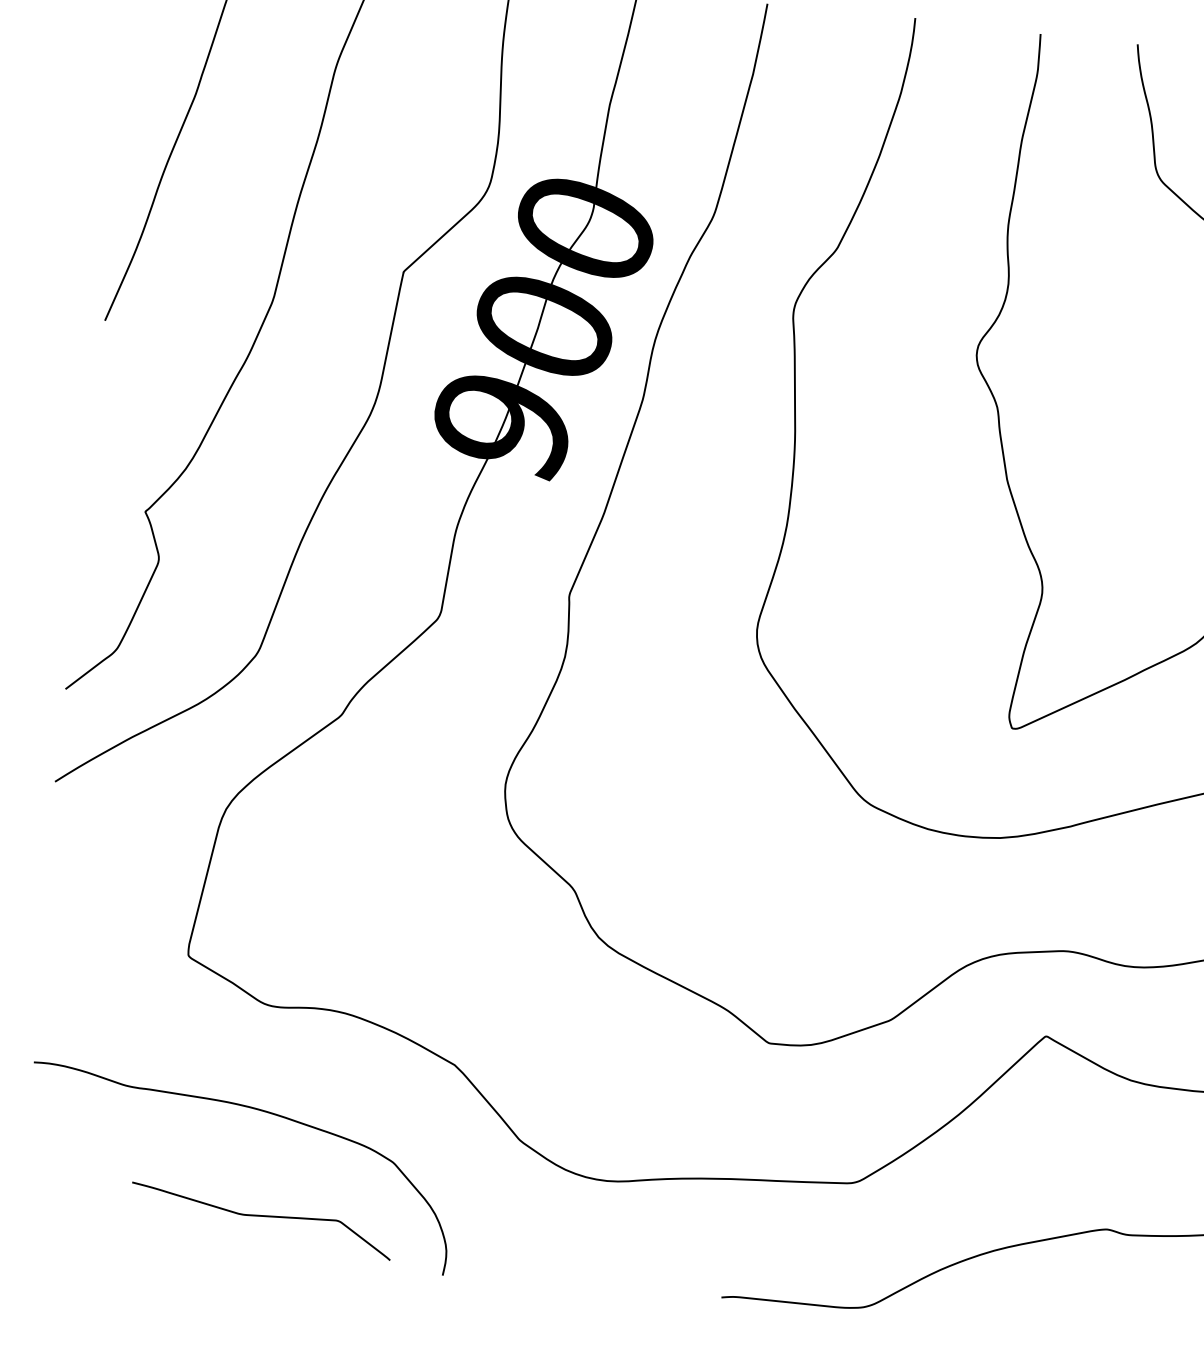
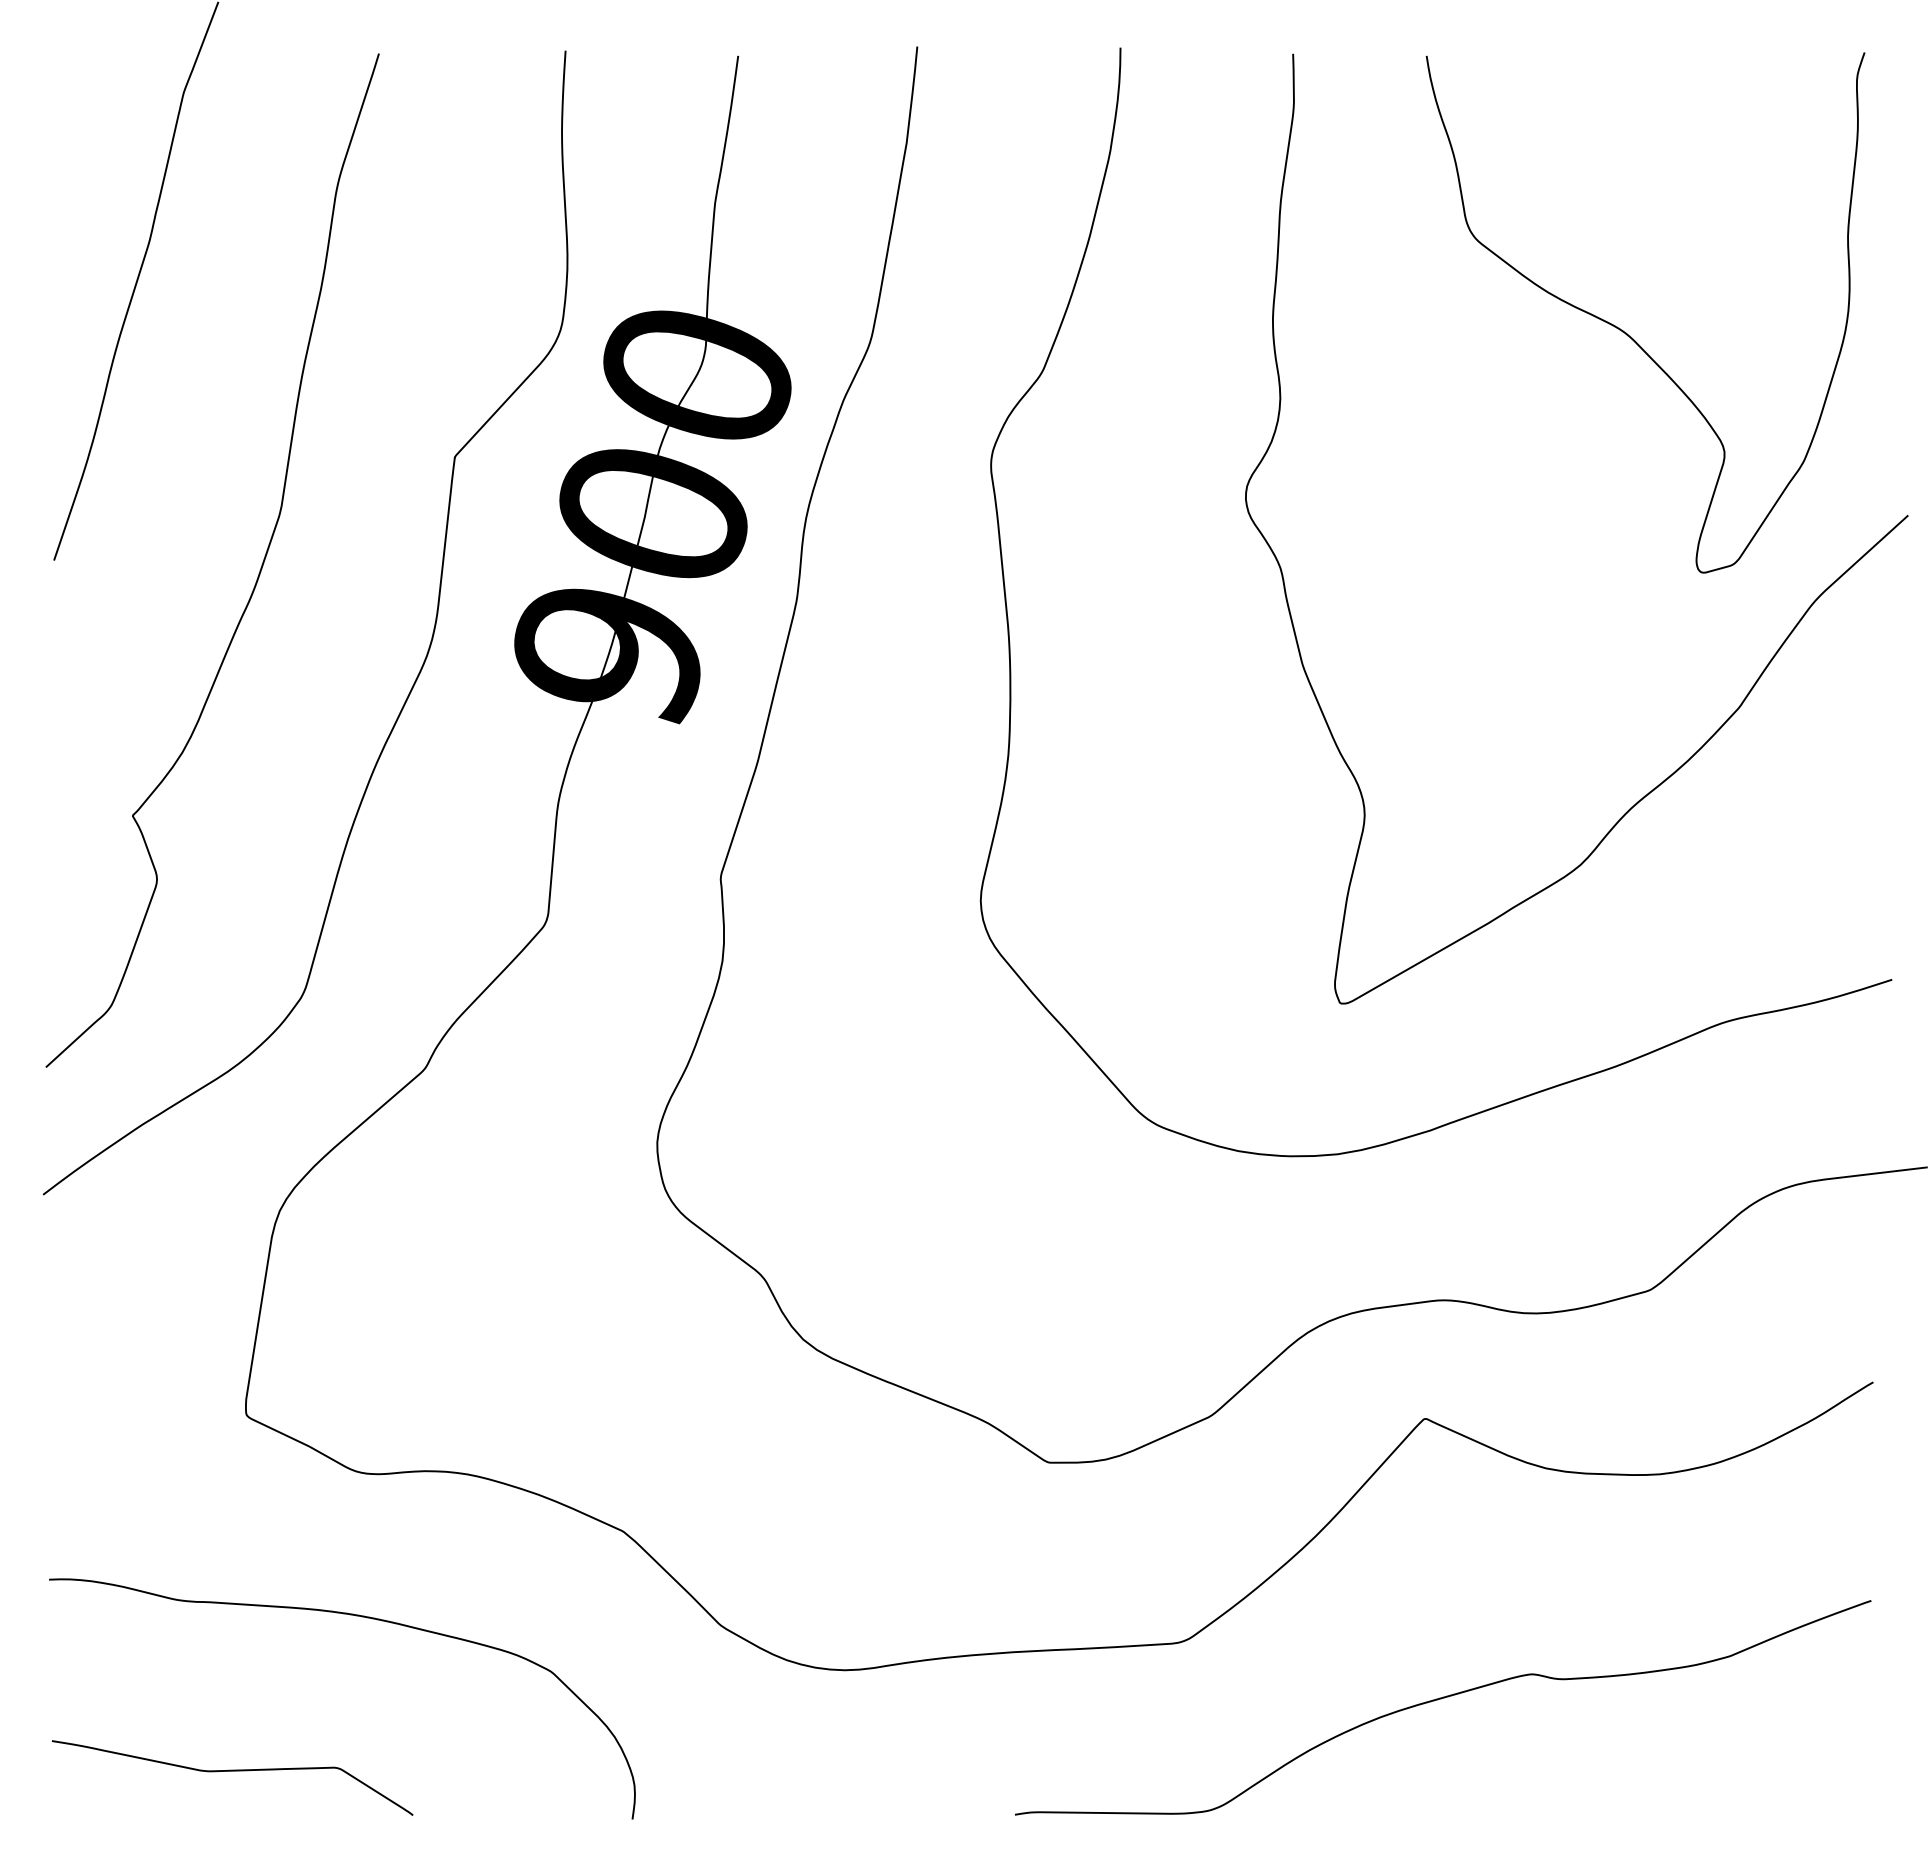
curve: (261, 1216) -> (232, 1771), moved

